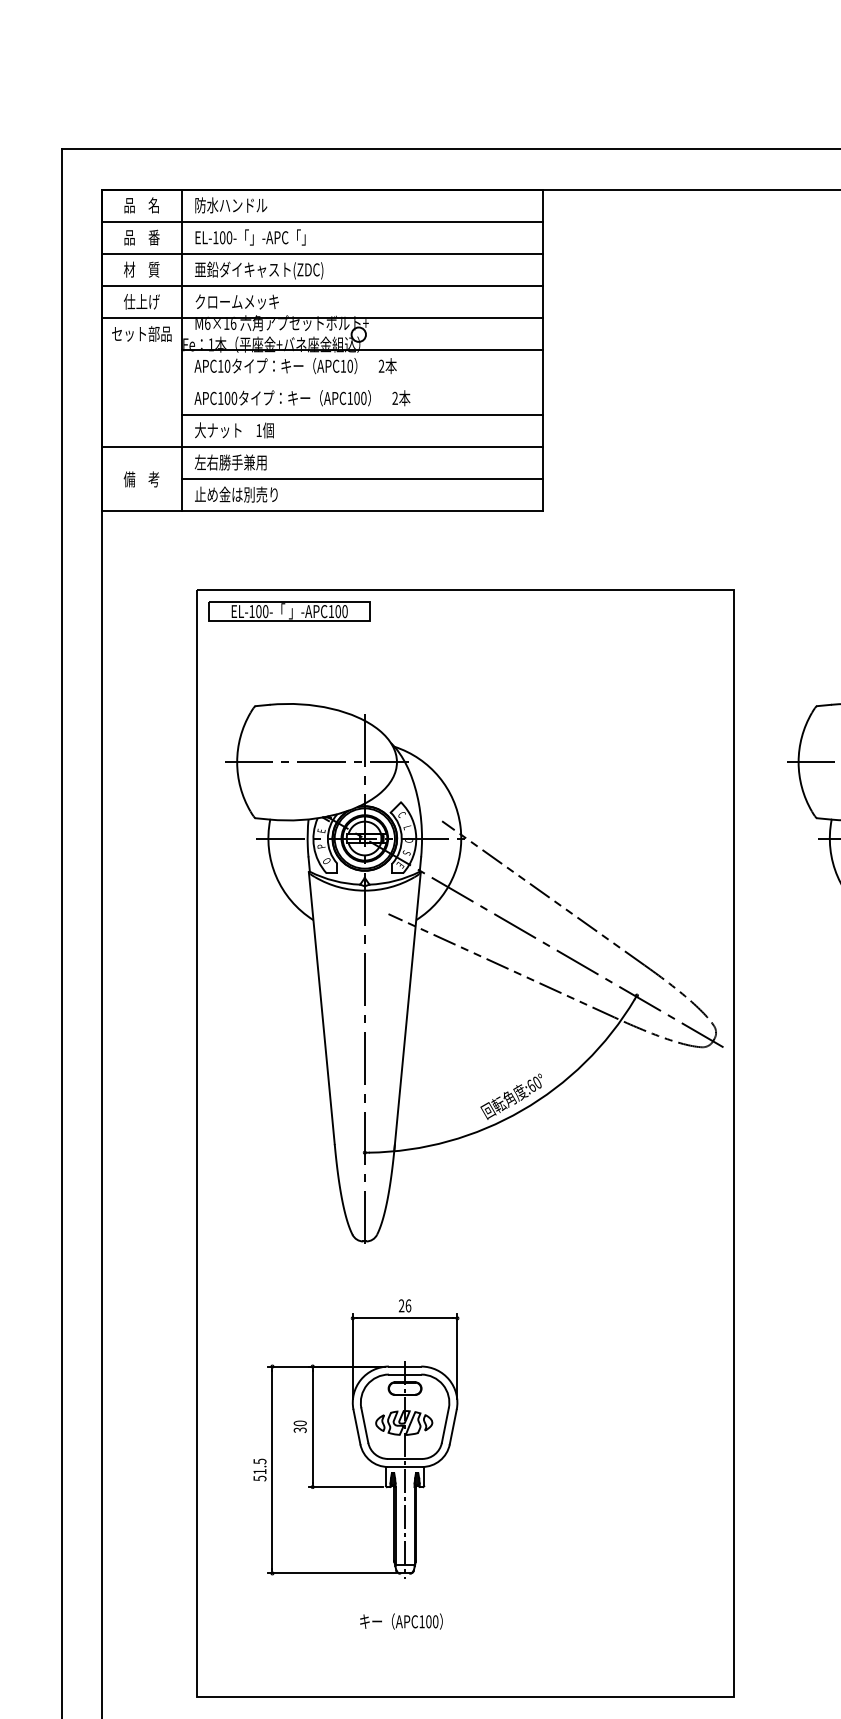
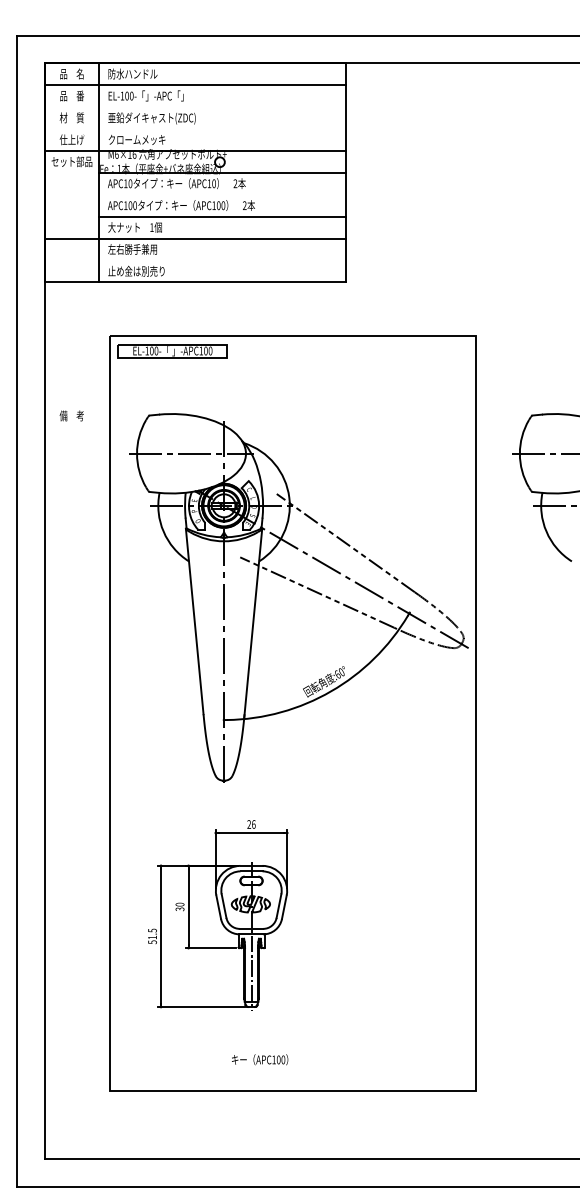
line: (321, 254) -> (194, 107), removed
line: (321, 286) -> (194, 129), removed
text: (141, 478) -> (71, 415), moved
line: (362, 478) -> (222, 260), removed
text: (402, 1621) -> (260, 1059), moved

